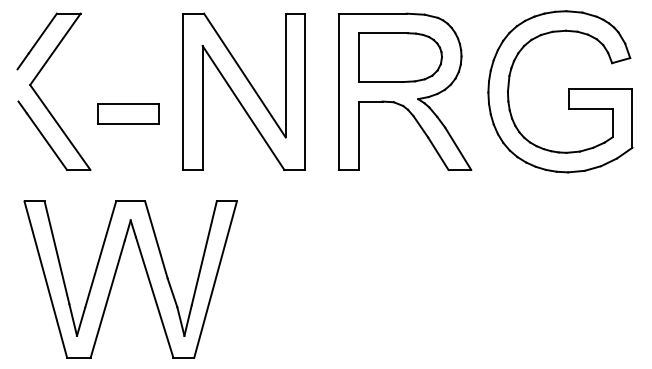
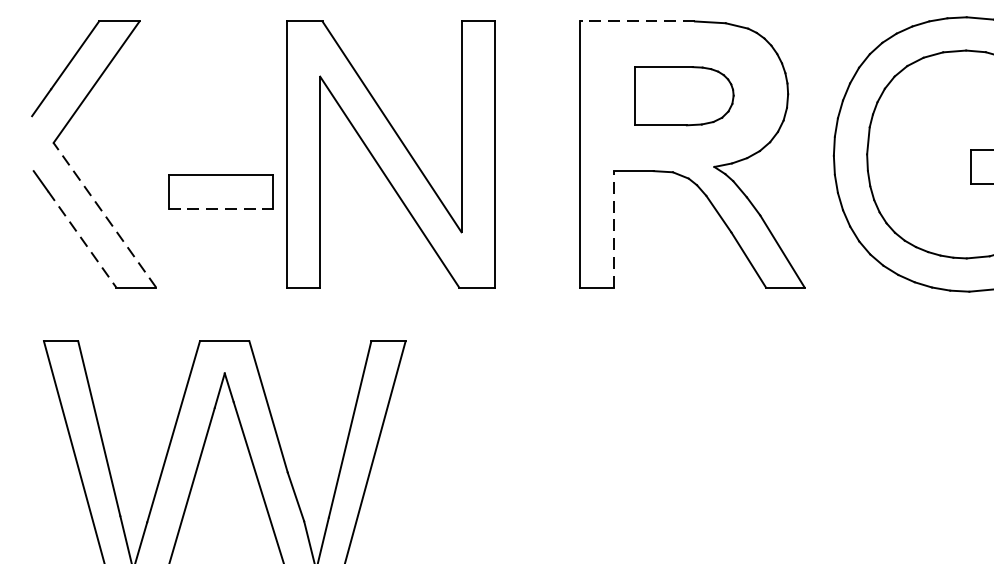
line: (373, 13) -> (638, 21), solid -> dashed
part: (400, 57) -> (684, 96), size x0.7
part: (243, 91) -> (389, 153), moved
line: (128, 123) -> (221, 208), solid -> dashed
line: (60, 127) -> (105, 215), solid -> dashed
line: (358, 135) -> (612, 228), solid -> dashed
line: (46, 141) -> (81, 239), solid -> dashed

